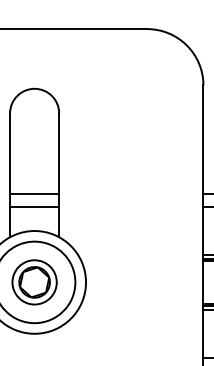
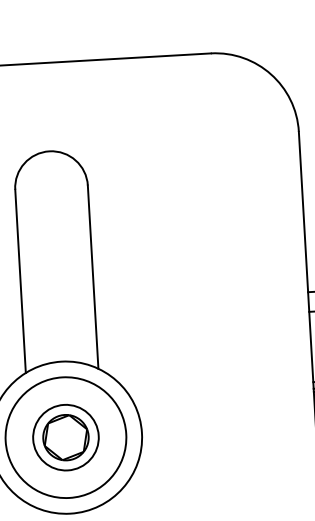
line: (34, 193) -> (58, 306), removed
line: (34, 207) -> (59, 326), removed

